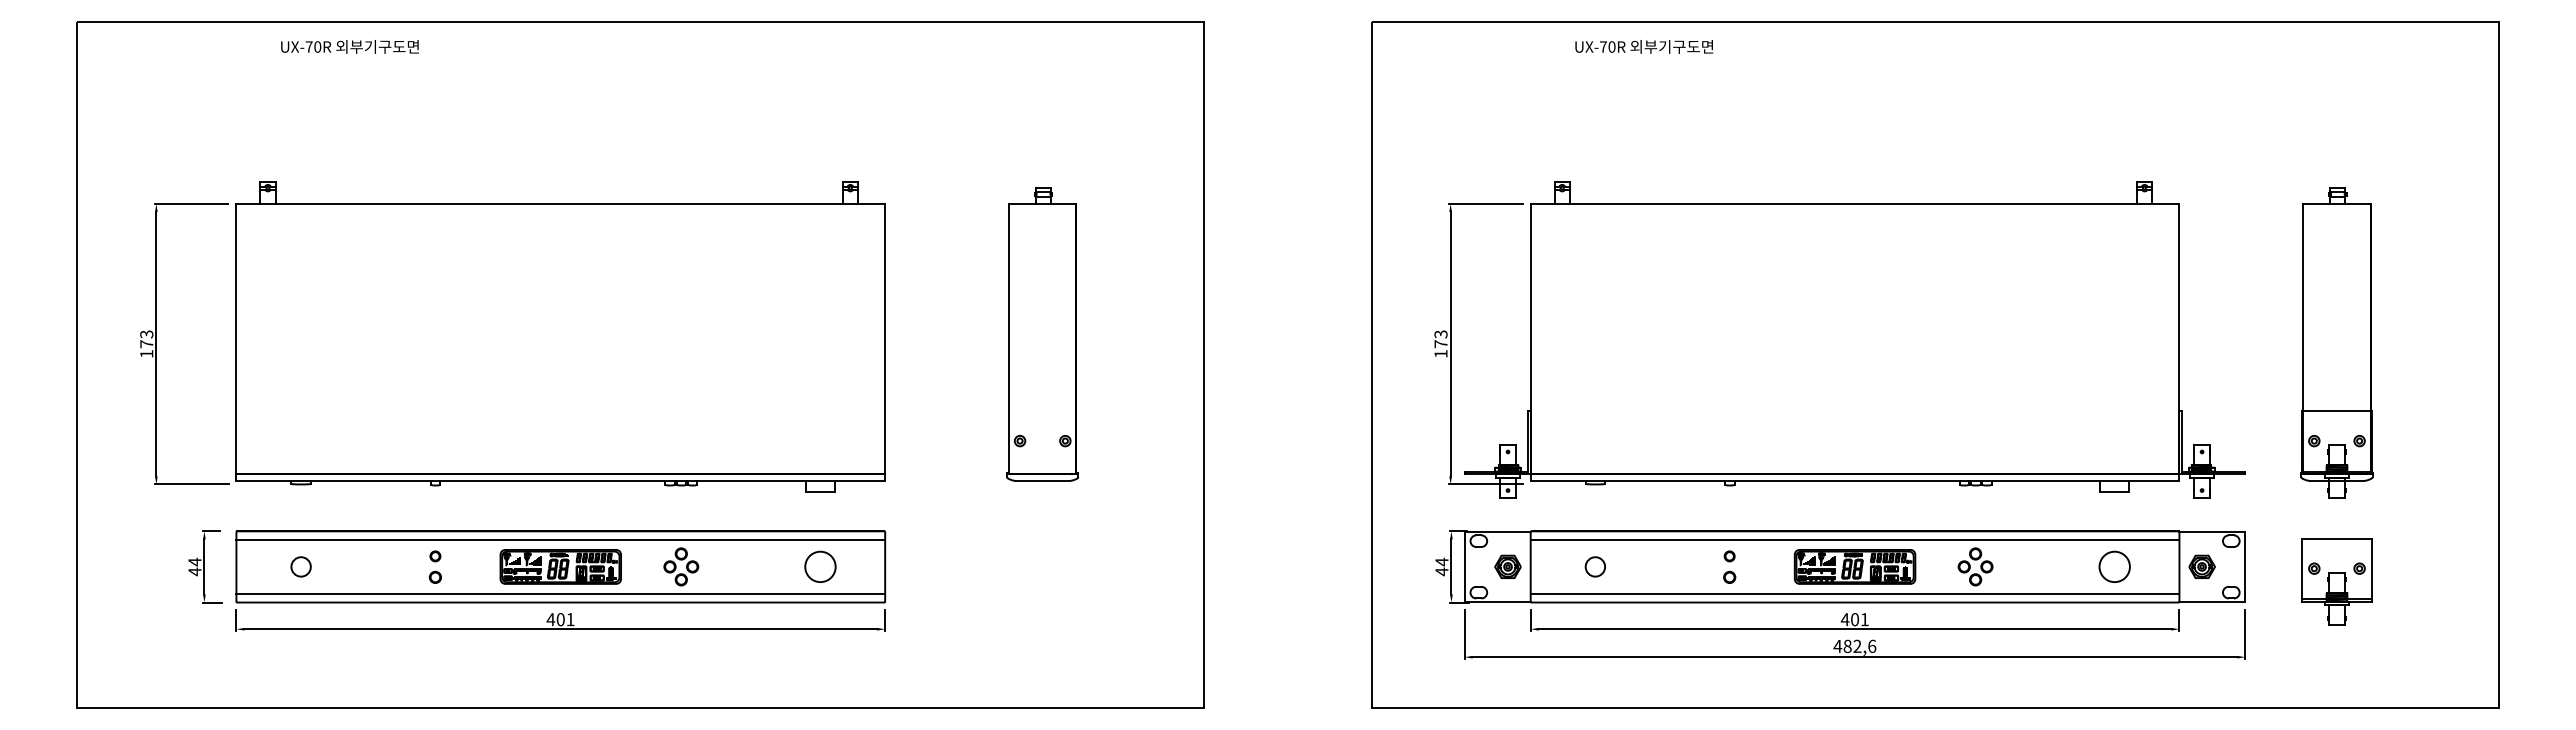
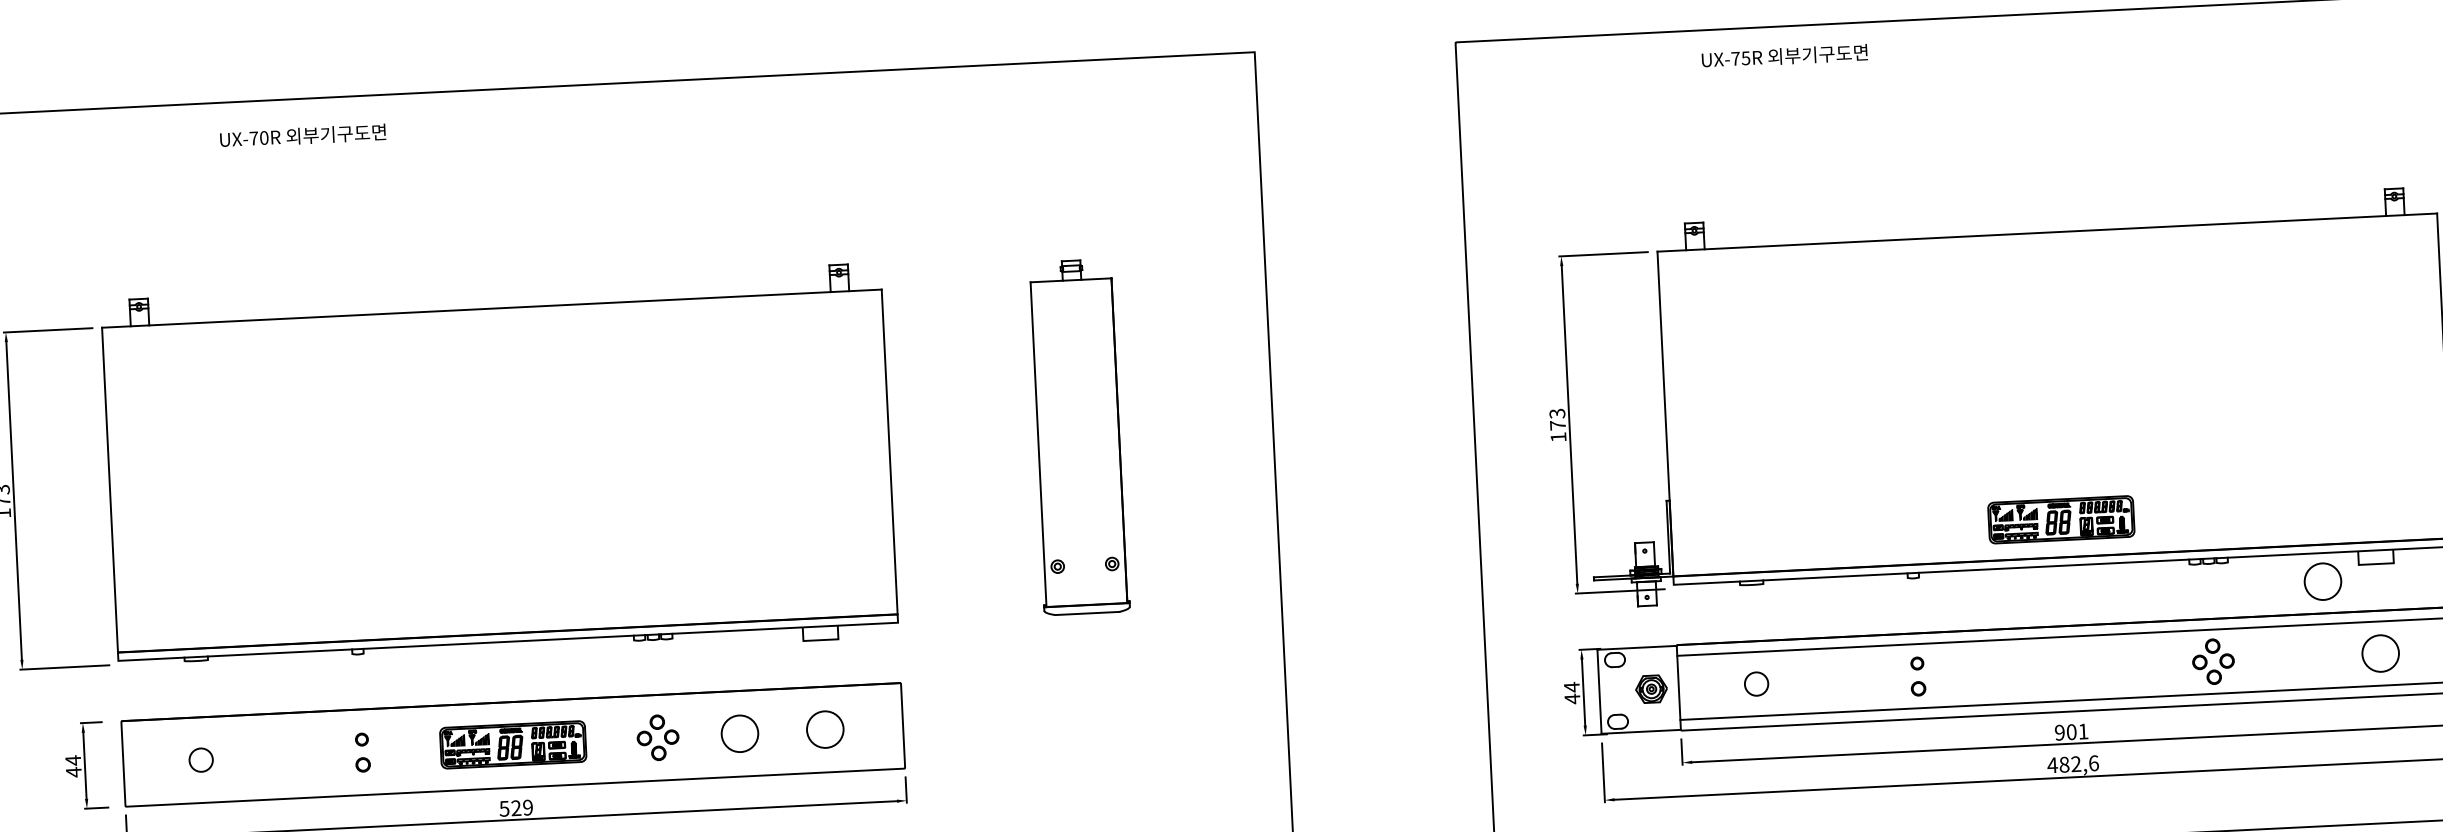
text: (349, 46) -> (302, 135), moved
text: (1611, 46) -> (1745, 57), UX-70R -> UX-75R
circle: (2069, 504) -> (2322, 581), added
line: (560, 540) -> (511, 713), removed
circle: (749, 566) -> (739, 733), added
part: (1854, 566) -> (2060, 519), moved
line: (560, 593) -> (514, 776), removed
text: (560, 619) -> (515, 808), 401 -> 529
text: (1844, 619) -> (2059, 732), 401 -> 901

